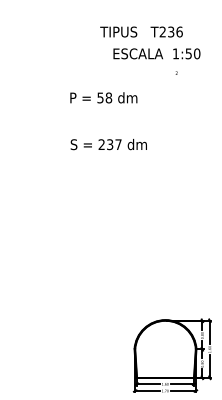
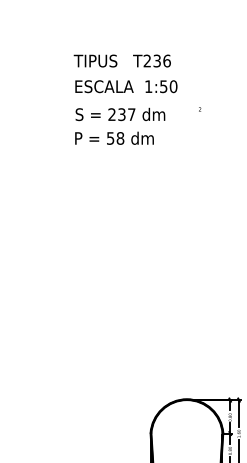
text: (141, 31) -> (122, 60), moved
text: (156, 53) -> (125, 86), moved
text: (108, 144) -> (119, 114), moved

